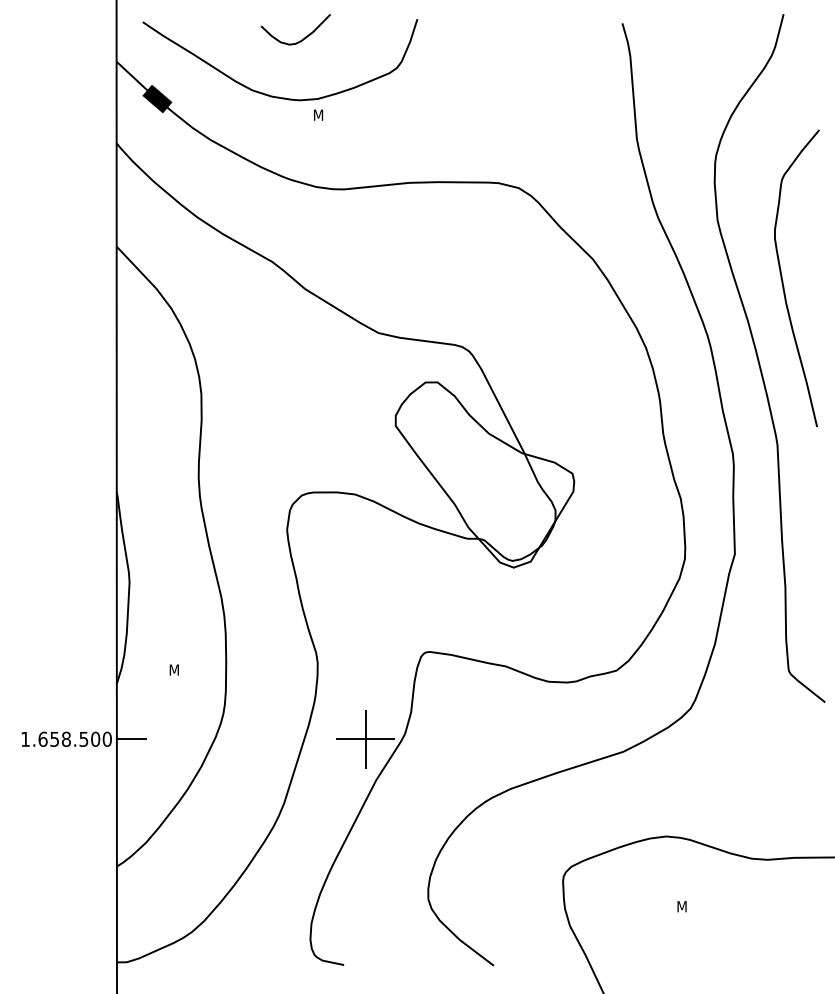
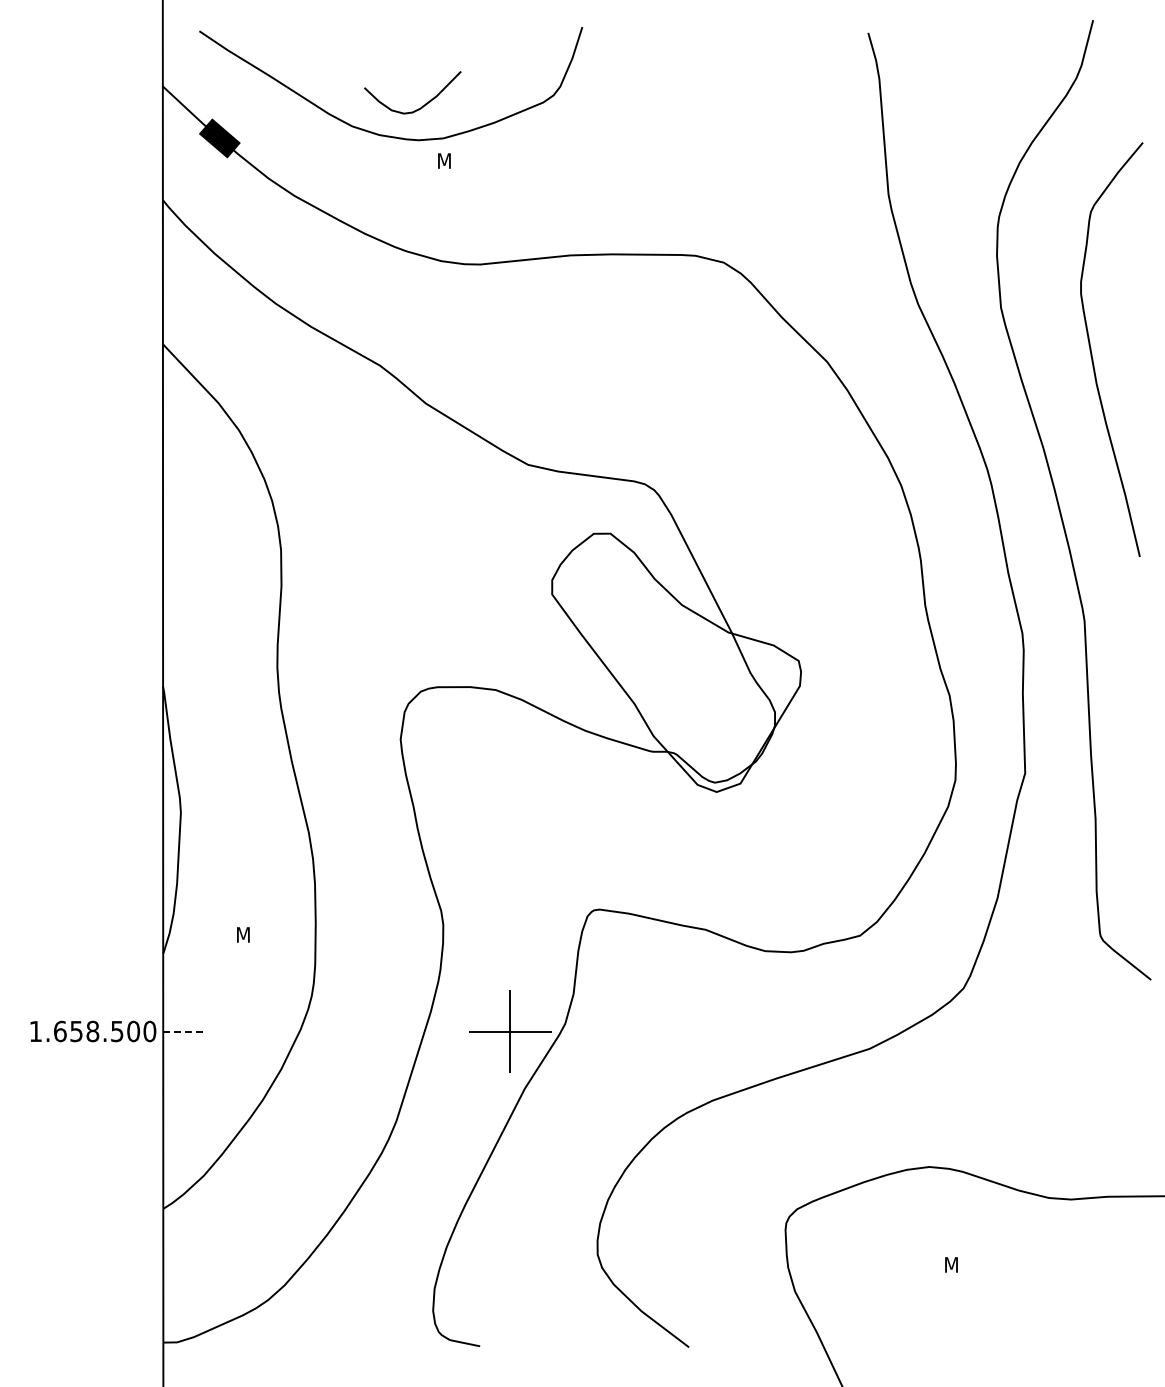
curve: (302, 38) -> (422, 105), moved
curve: (783, 281) -> (1092, 353), moved
line: (132, 739) -> (184, 1031), solid -> dashed

